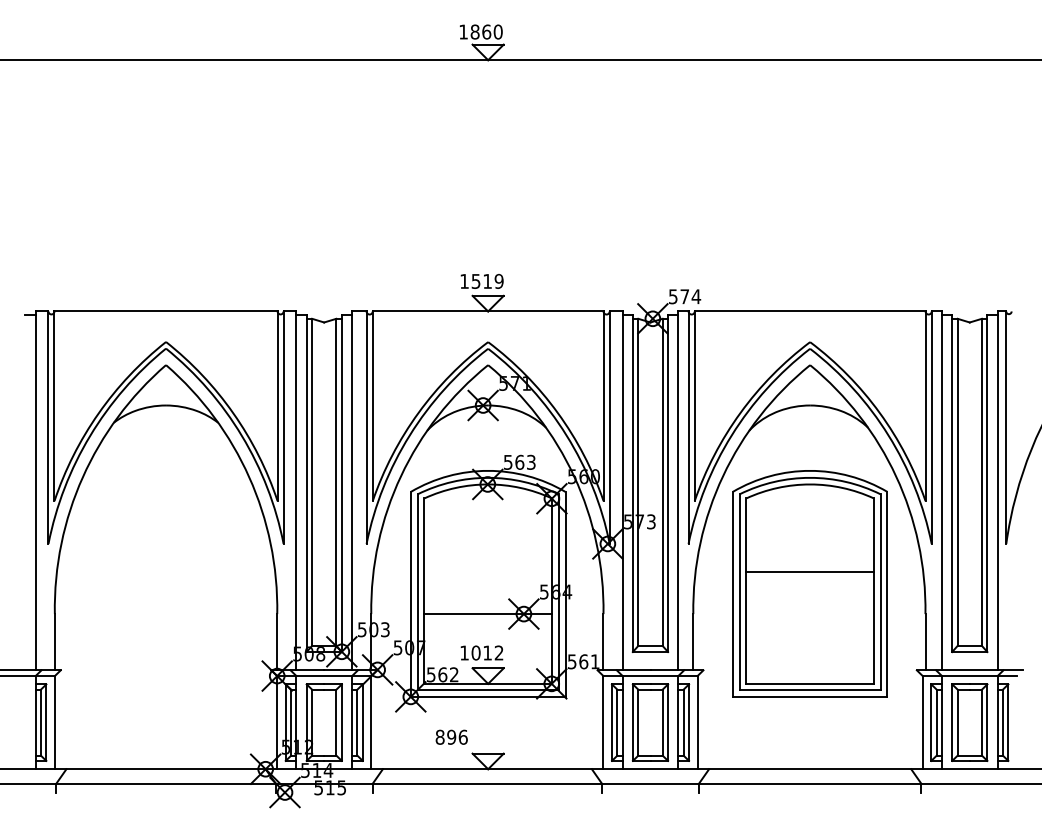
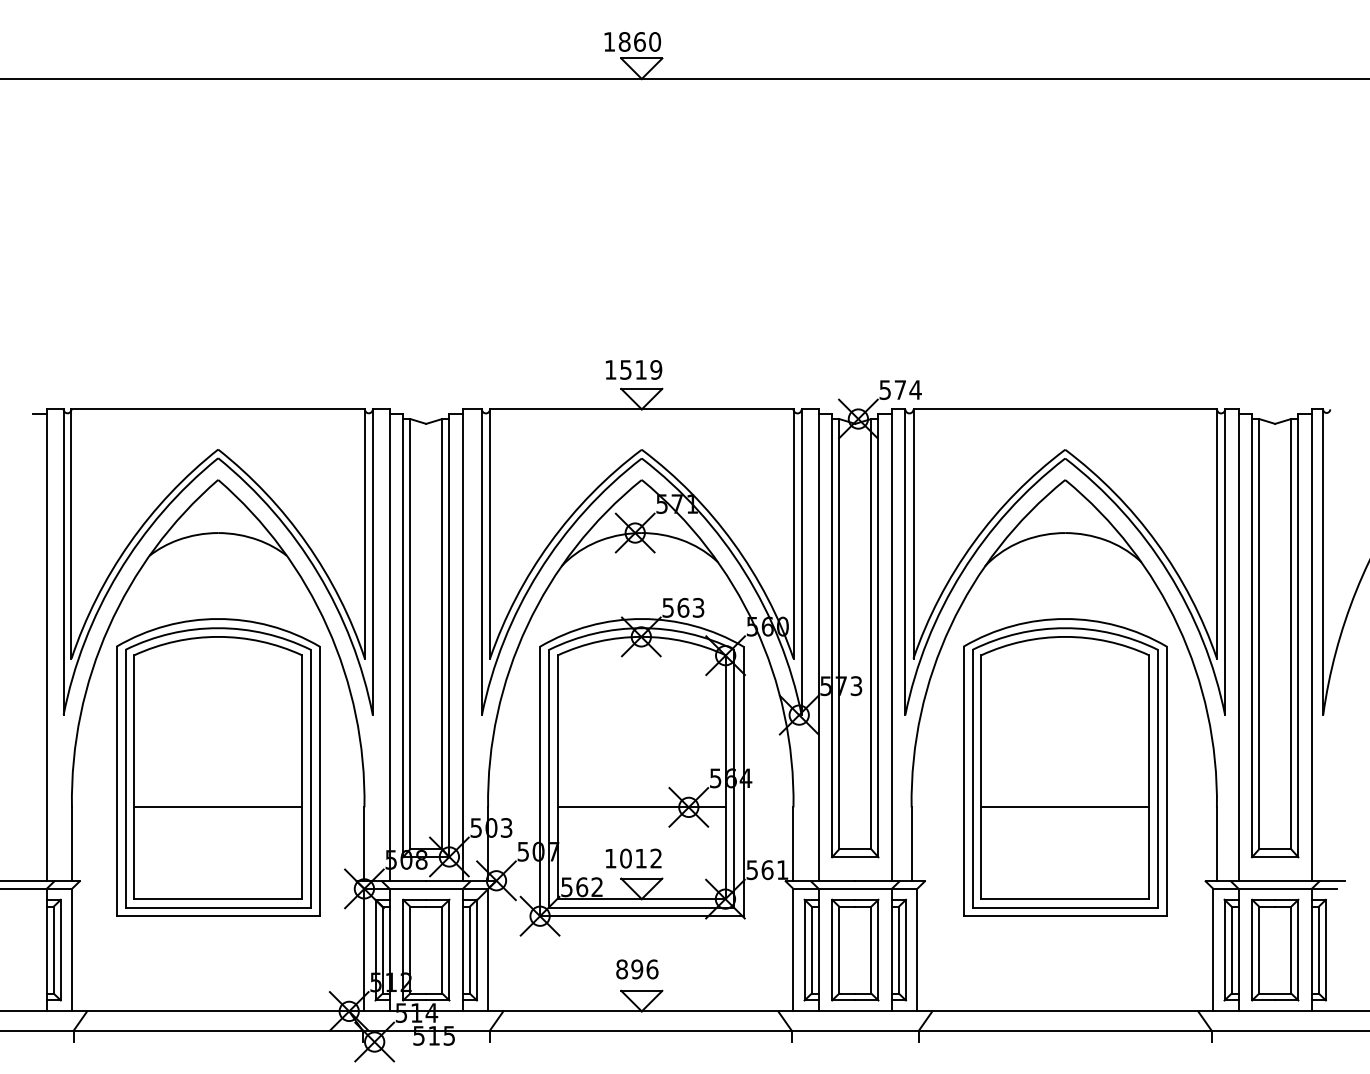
line: (809, 572) -> (1064, 807), moved
part: (165, 583) -> (217, 767), added
text: (451, 736) -> (636, 968), moved

